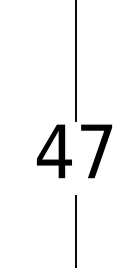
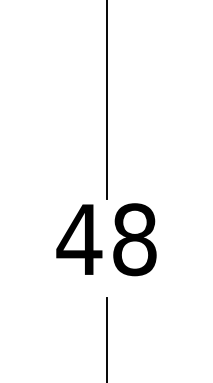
text: (96, 151) -> (134, 239), 47 -> 48

